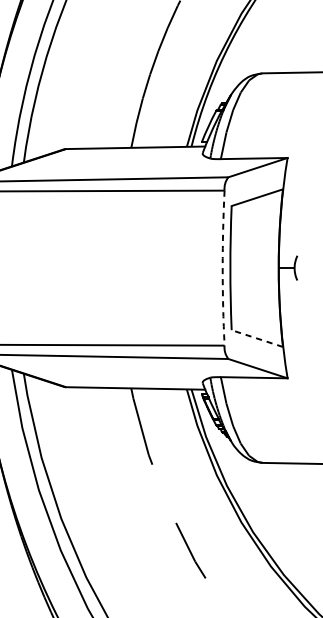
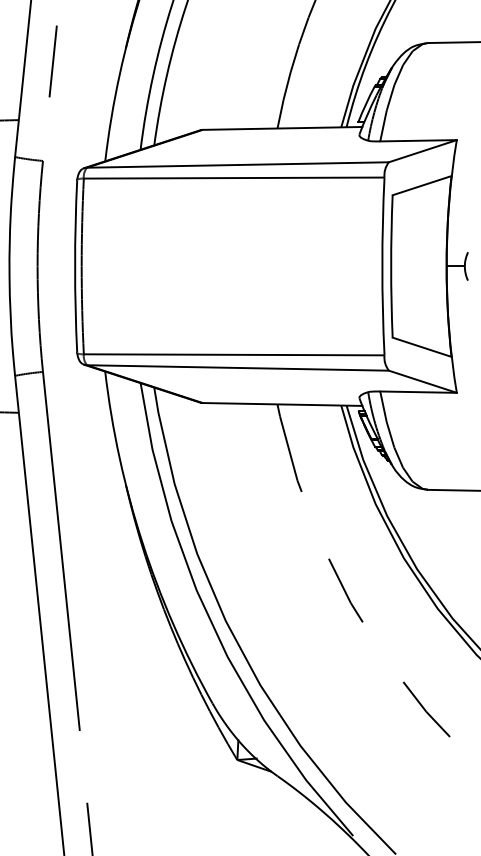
arc: (222, 268) -> (382, 266), dashed -> solid
line: (257, 338) -> (422, 347), dashed -> solid

